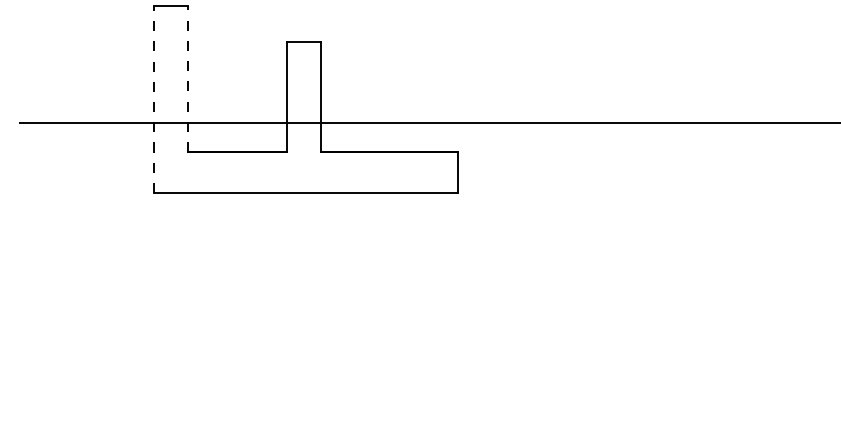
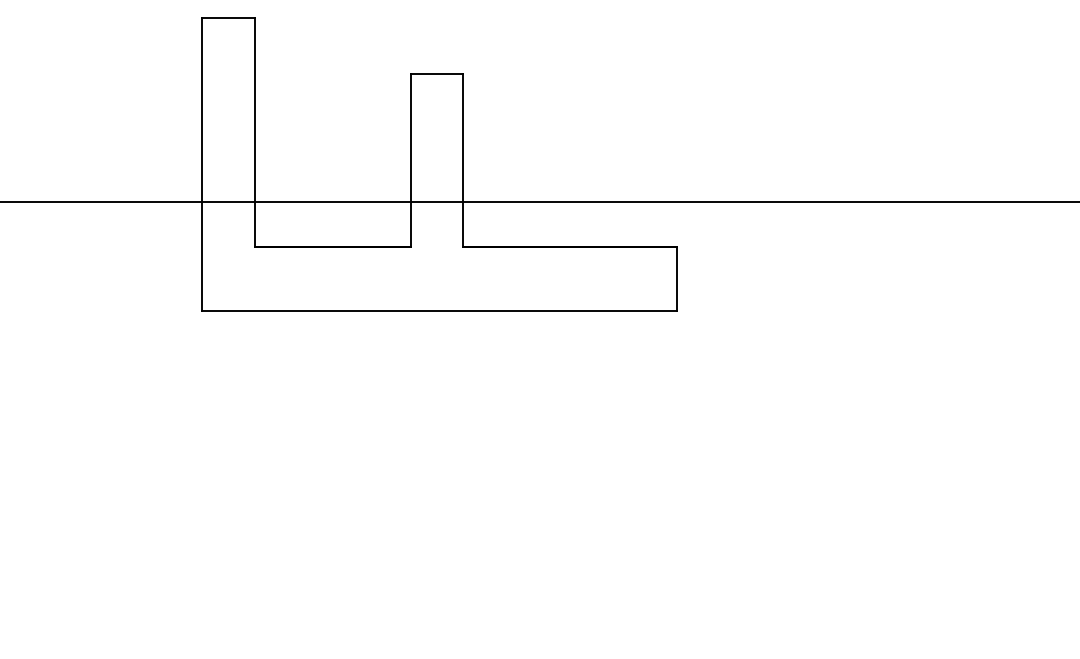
line: (188, 79) -> (255, 133), dashed -> solid
line: (154, 99) -> (202, 164), dashed -> solid

